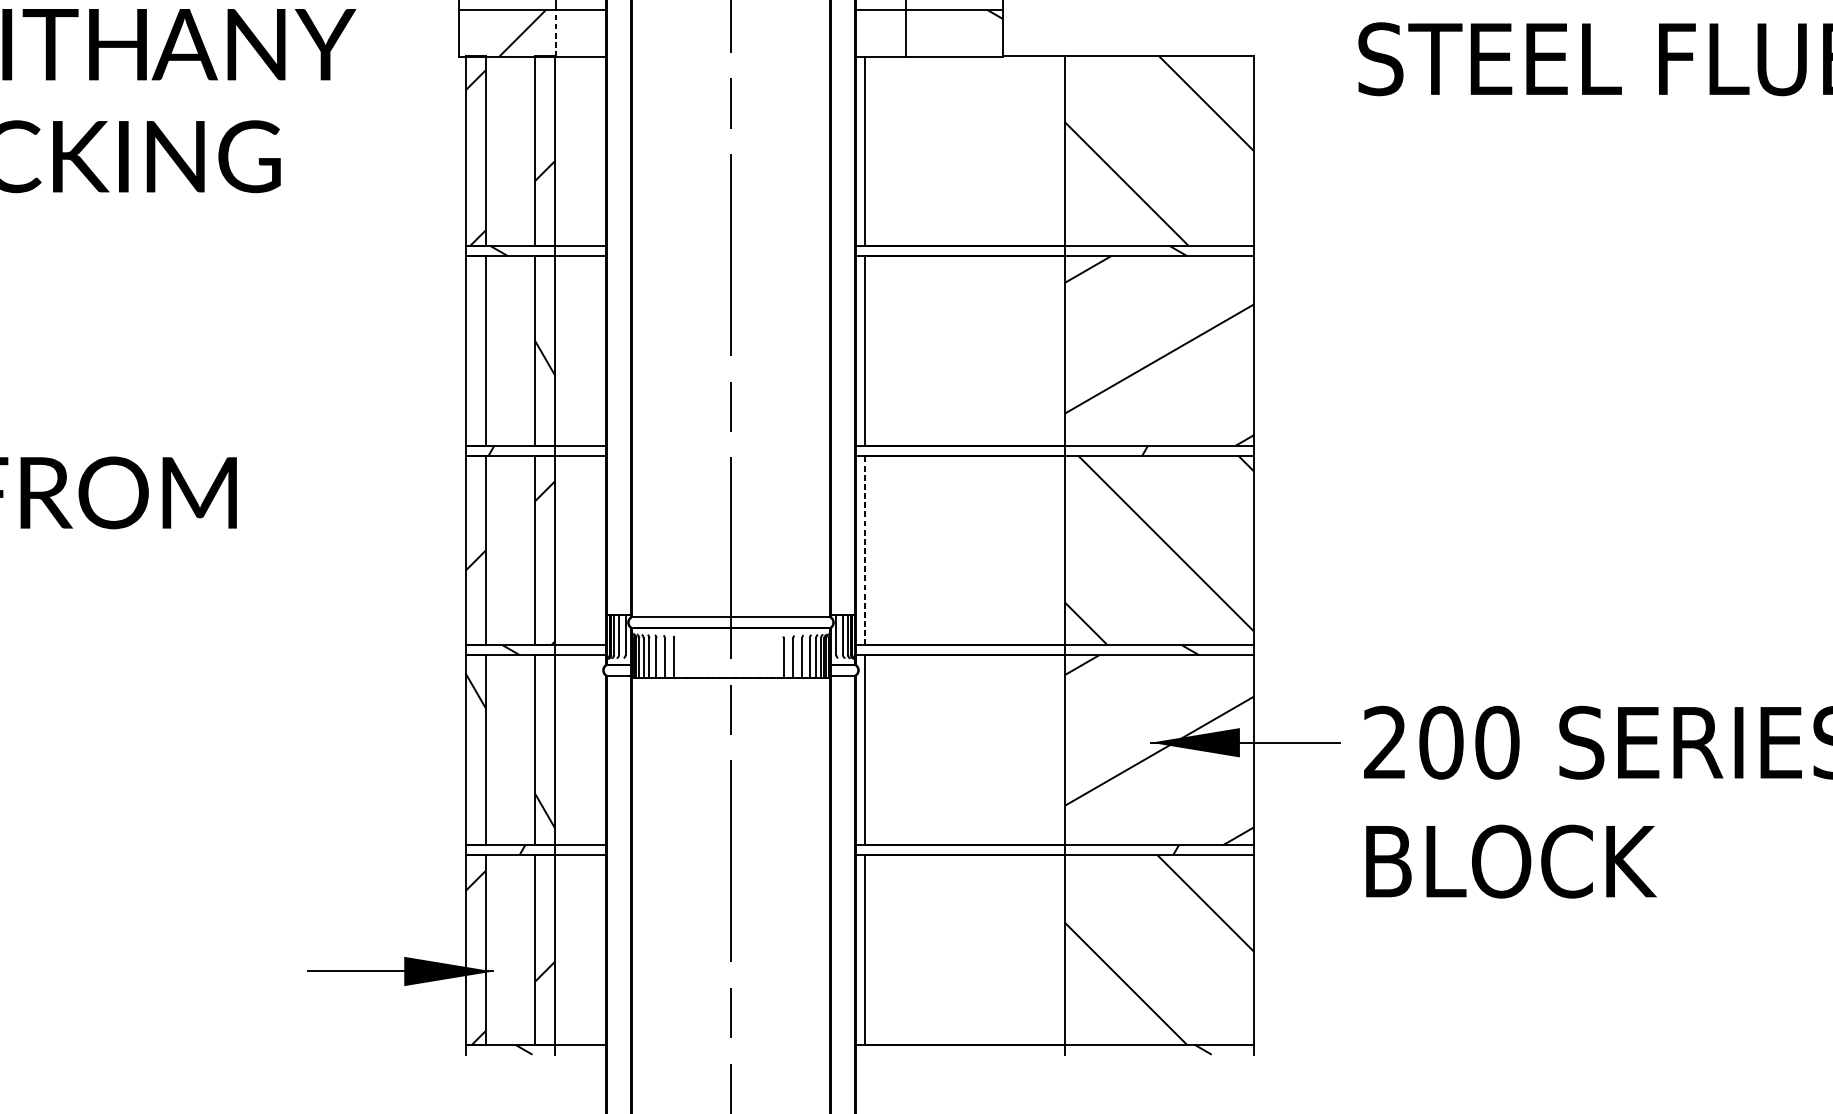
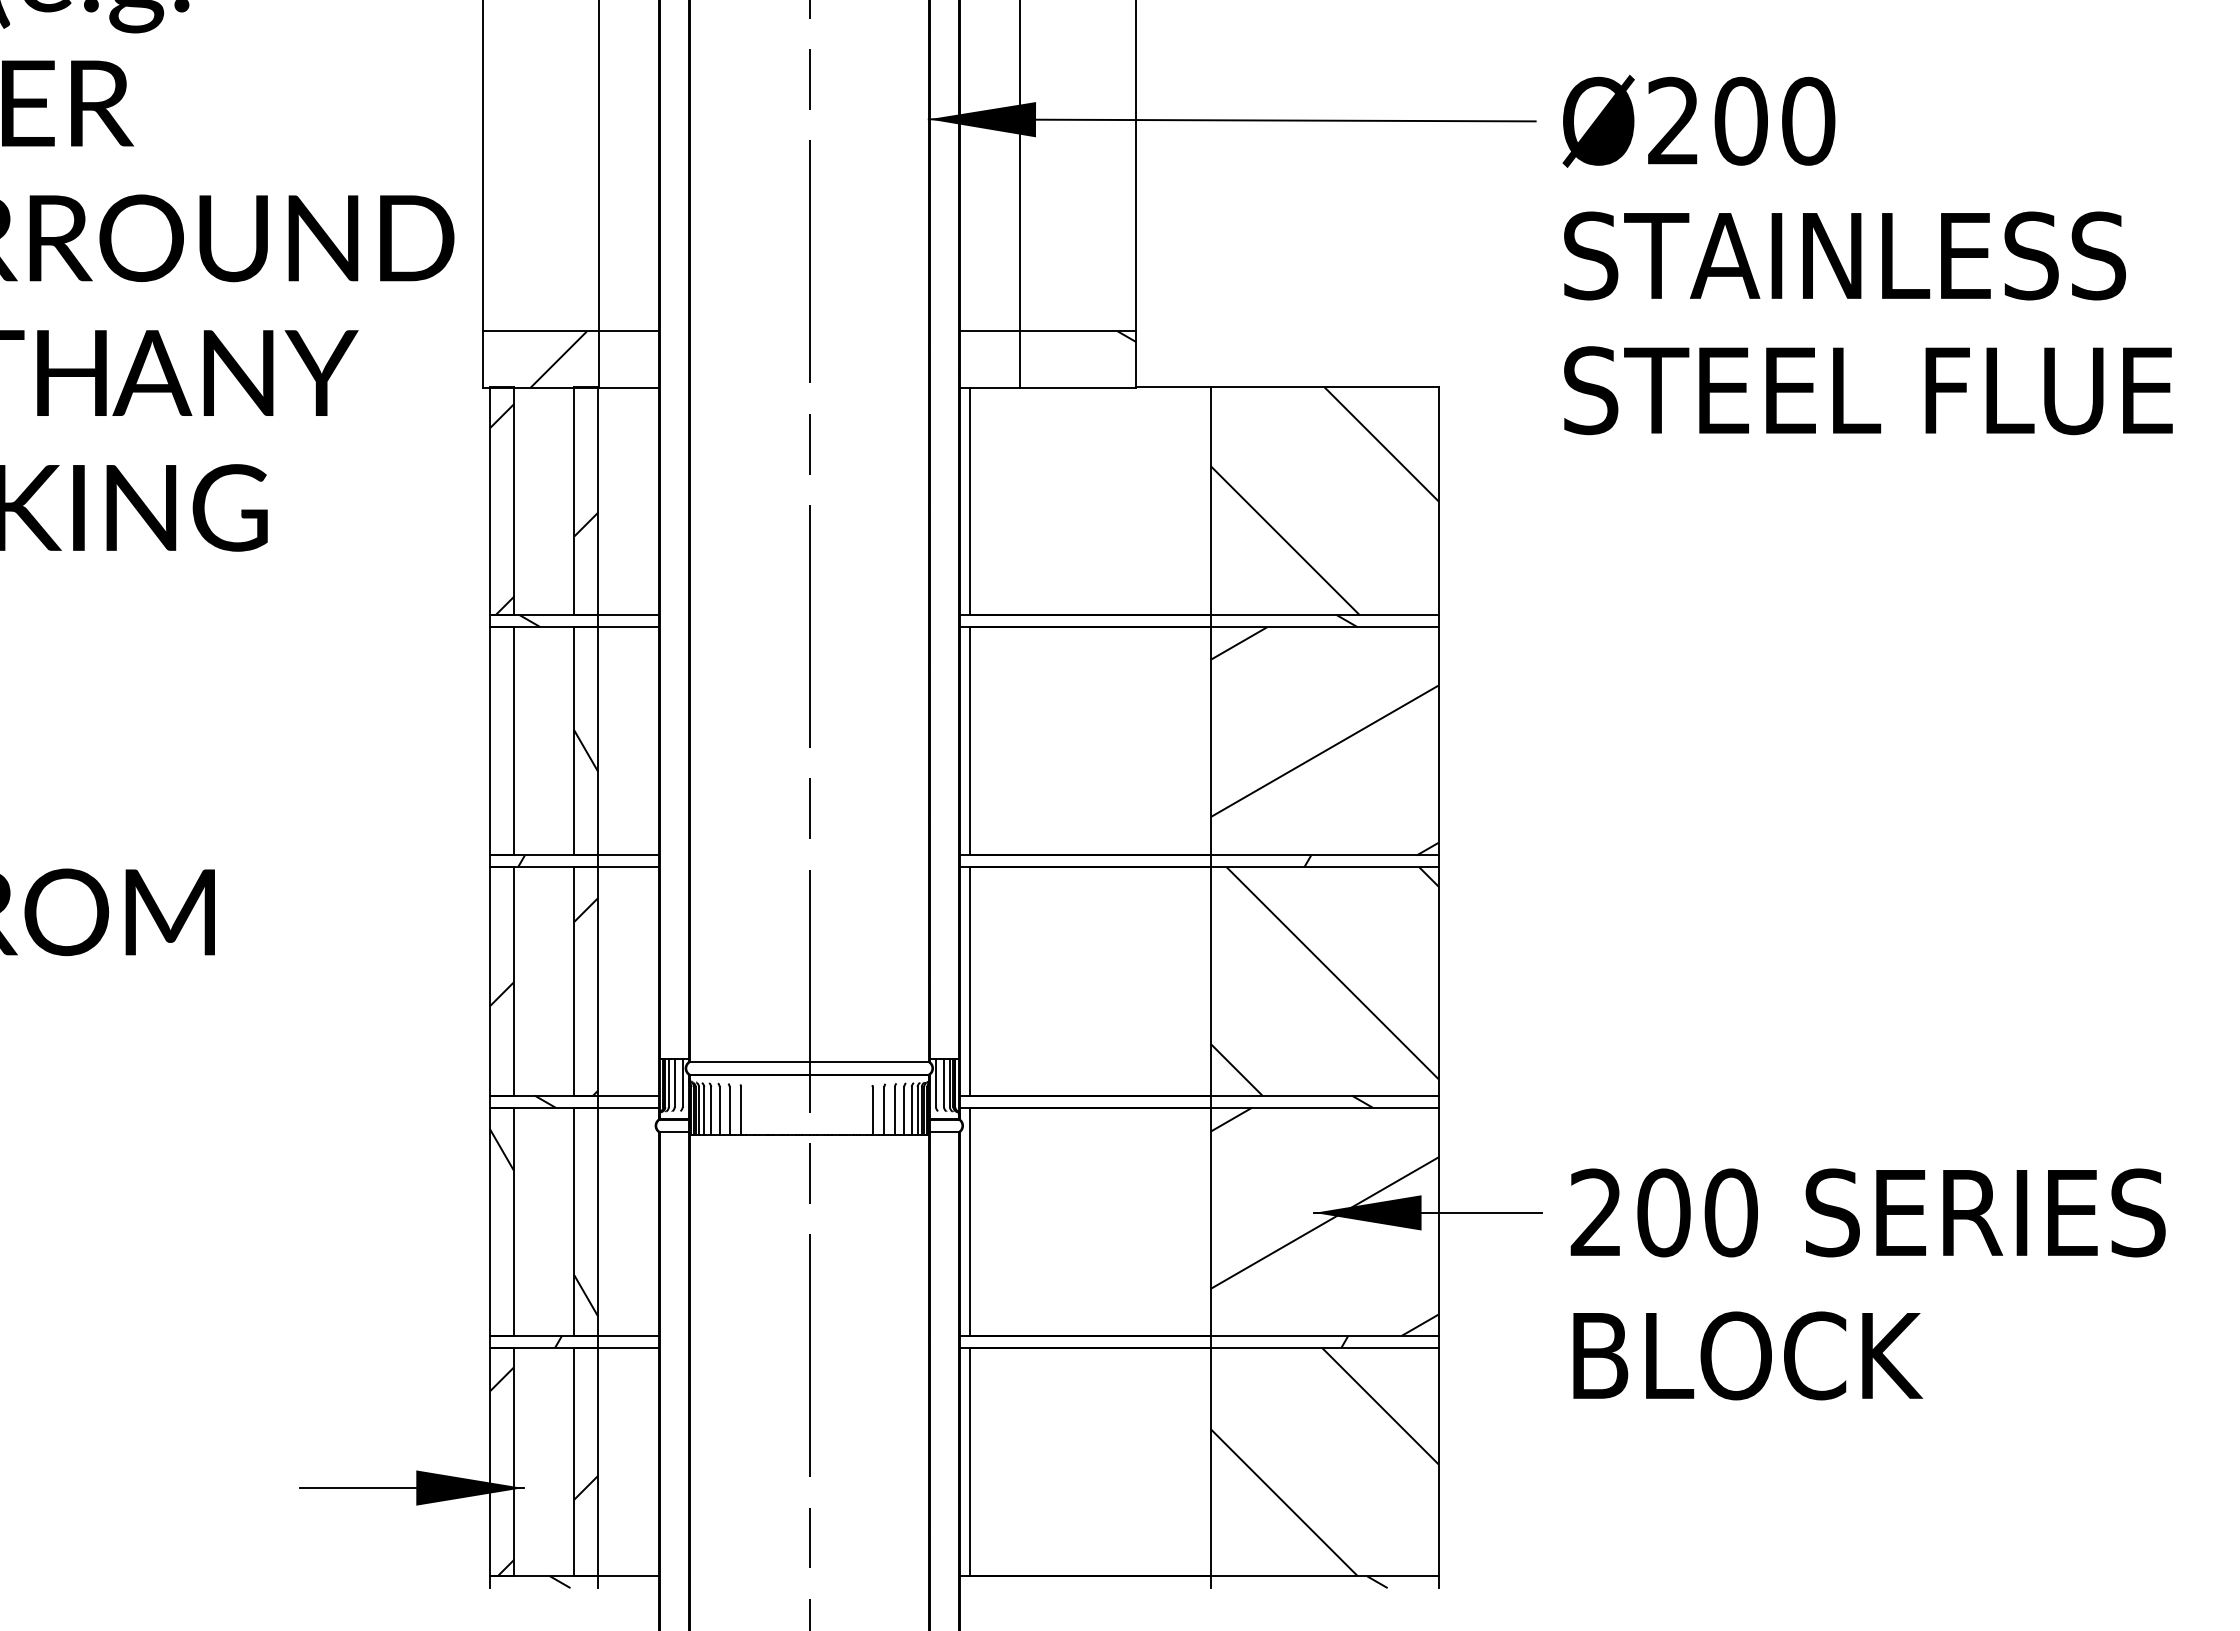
line: (556, 33) -> (599, 359), dashed -> solid
line: (864, 550) -> (970, 981), dashed -> solid

